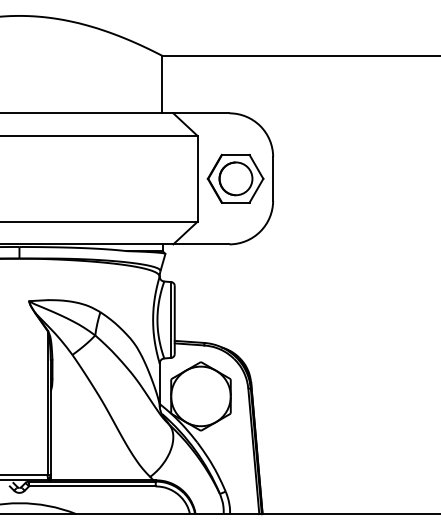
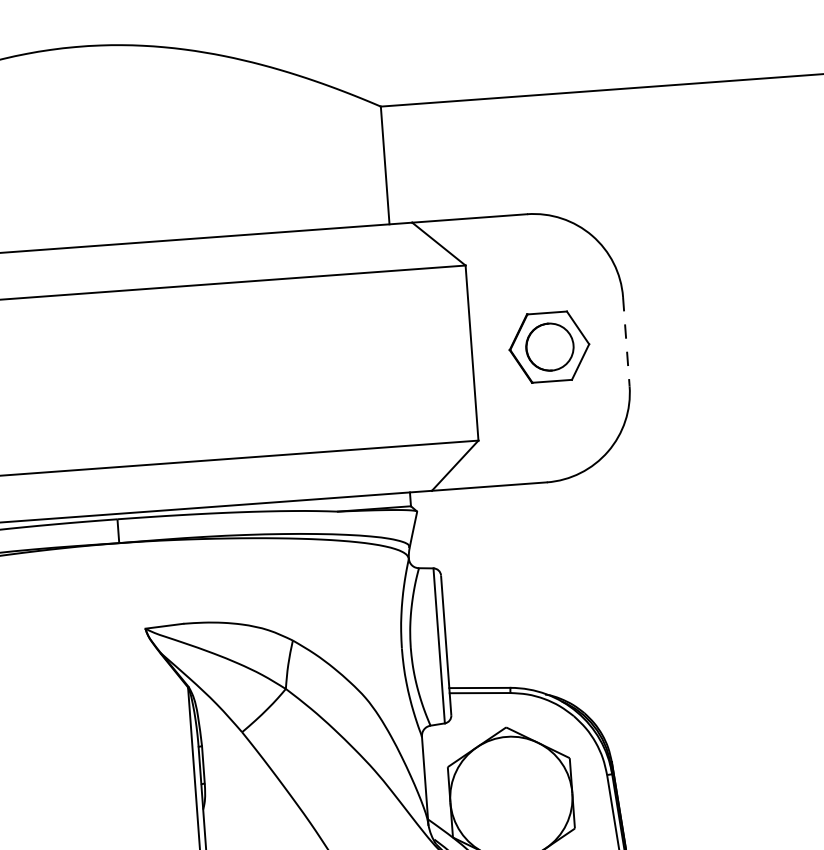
part: (235, 178) -> (549, 346), size x0.7
line: (273, 178) -> (626, 340), solid -> dashed

